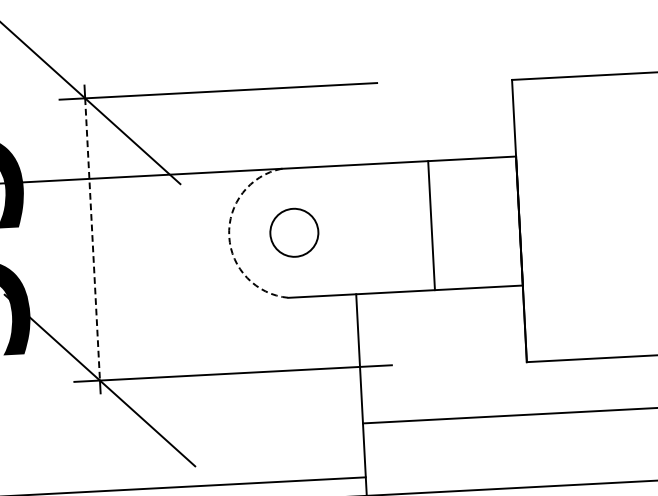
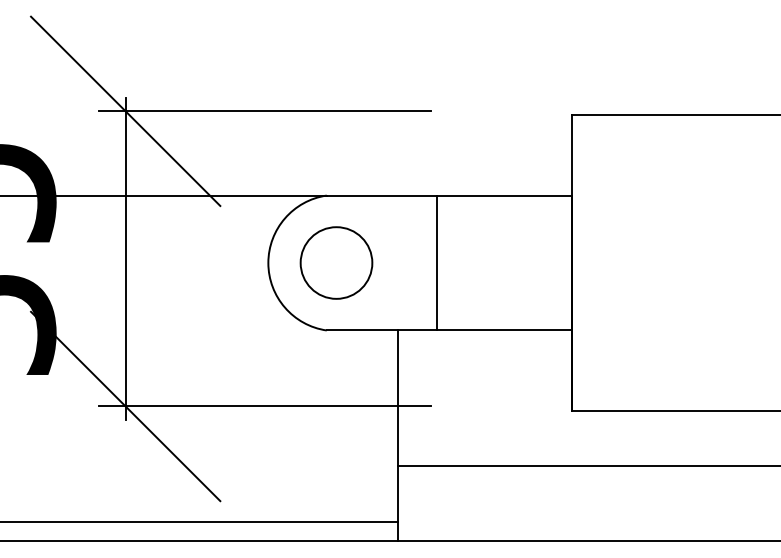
line: (431, 225) -> (436, 262), moved
circle: (294, 232) -> (336, 262), size x1.43
arc: (229, 236) -> (268, 263), dashed -> solid
line: (92, 239) -> (125, 258), dashed -> solid

